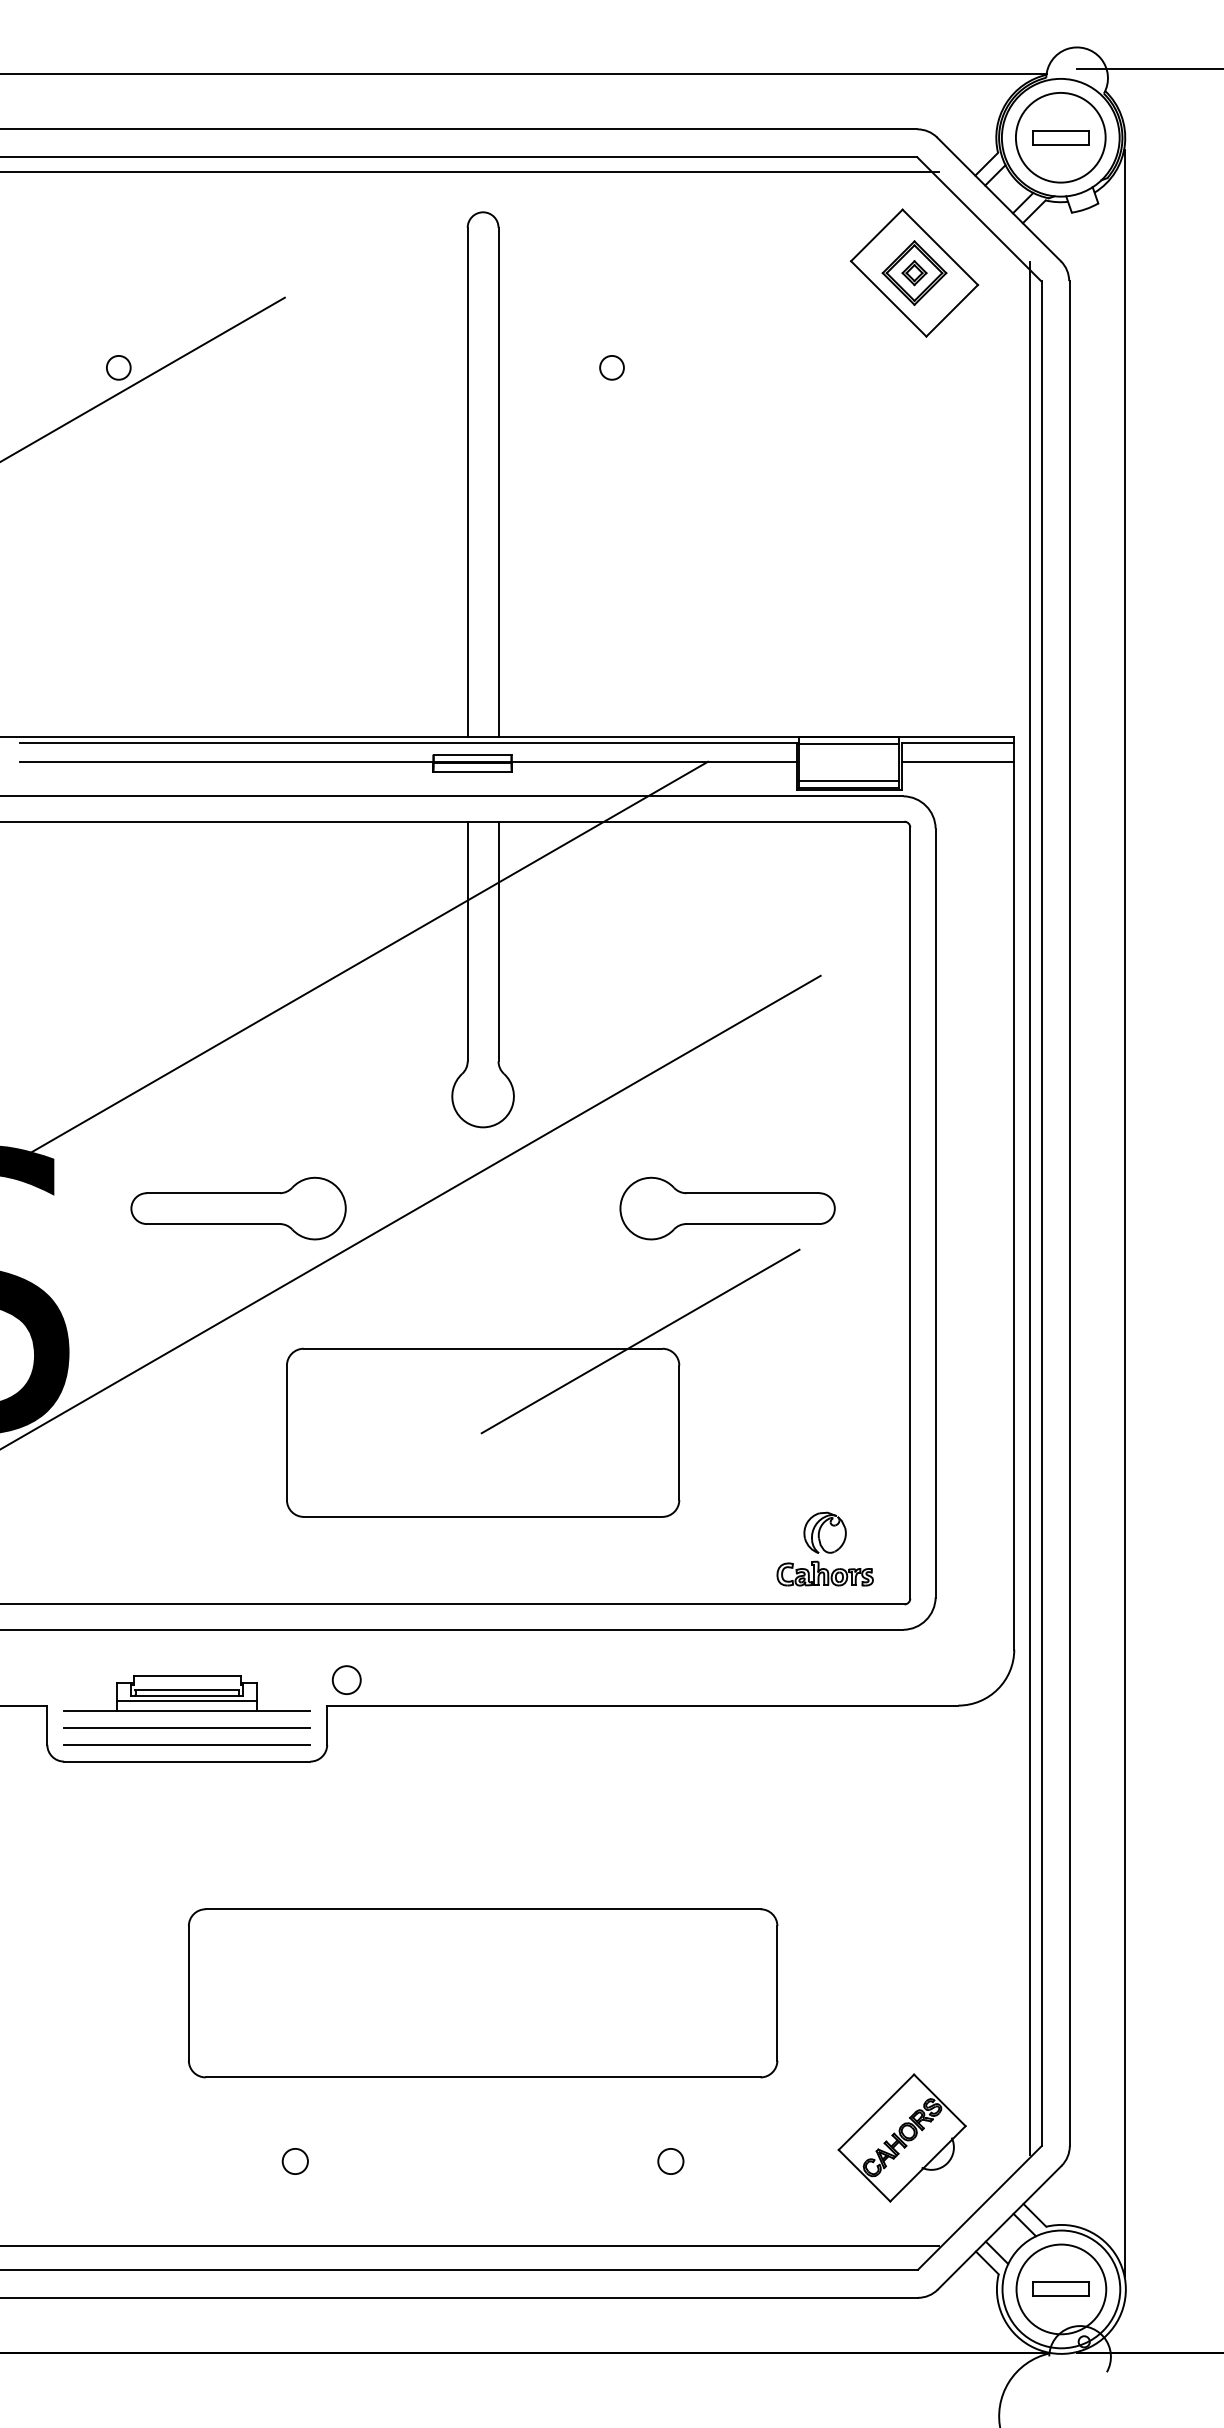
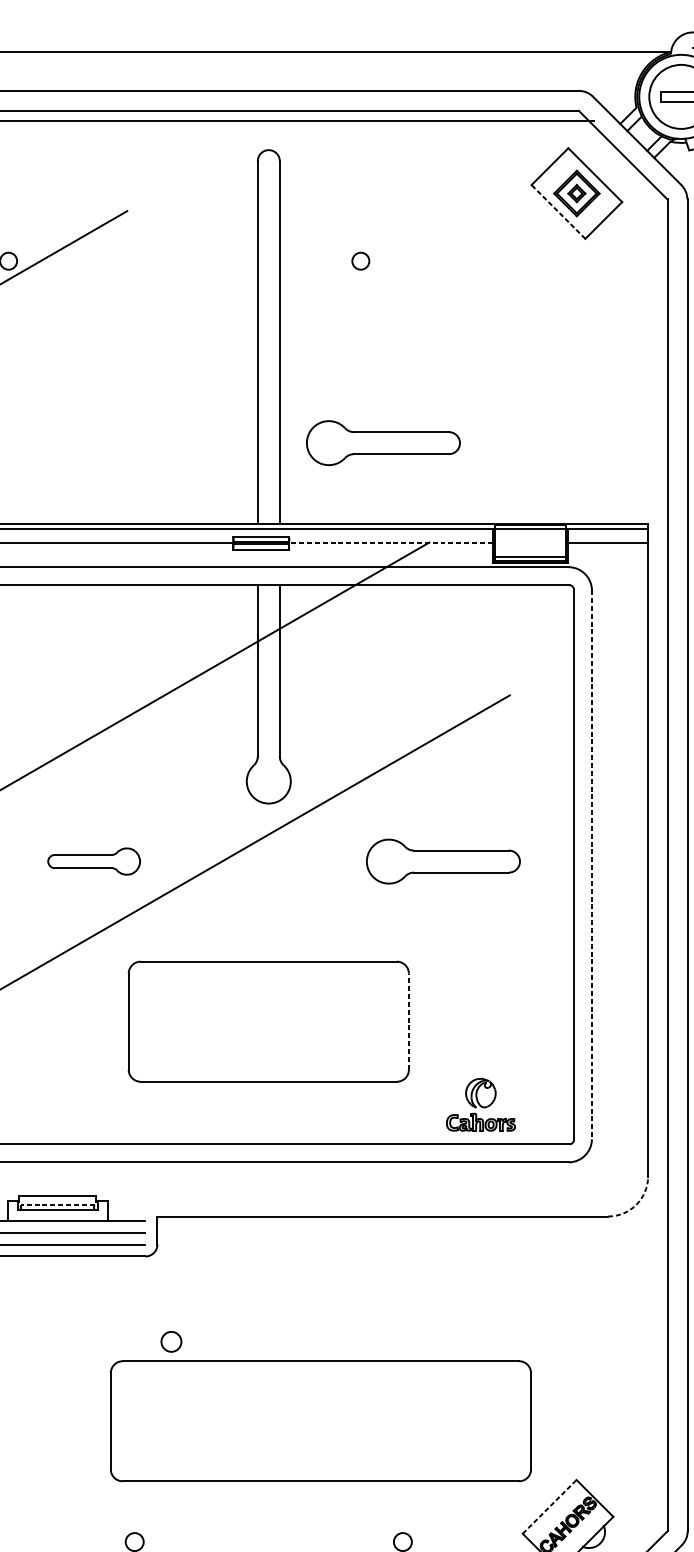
line: (888, 298) -> (558, 211), solid -> dashed
part: (643, 622) -> (383, 443), added
line: (653, 762) -> (390, 543), solid -> dashed
part: (238, 1208) -> (94, 861), size x0.6
line: (1029, 1208) -> (658, 861), removed
line: (935, 1213) -> (591, 865), solid -> dashed
line: (640, 1341) -> (381, 956), removed
line: (679, 1432) -> (409, 1021), solid -> dashed
part: (824, 1548) -> (480, 1104), moved
circle: (346, 1679) -> (171, 1341), moved
arc: (997, 1689) -> (636, 1205), solid -> dashed
line: (187, 1690) -> (57, 1205), solid -> dashed
line: (187, 1700) -> (57, 1212), removed
part: (483, 1993) -> (321, 1421), moved
line: (876, 2111) -> (549, 1506), solid -> dashed

